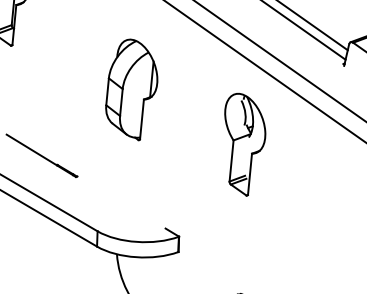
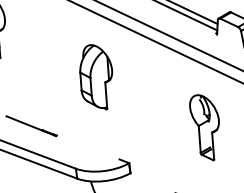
part: (131, 89) -> (96, 77), moved
part: (241, 144) -> (204, 127), moved

